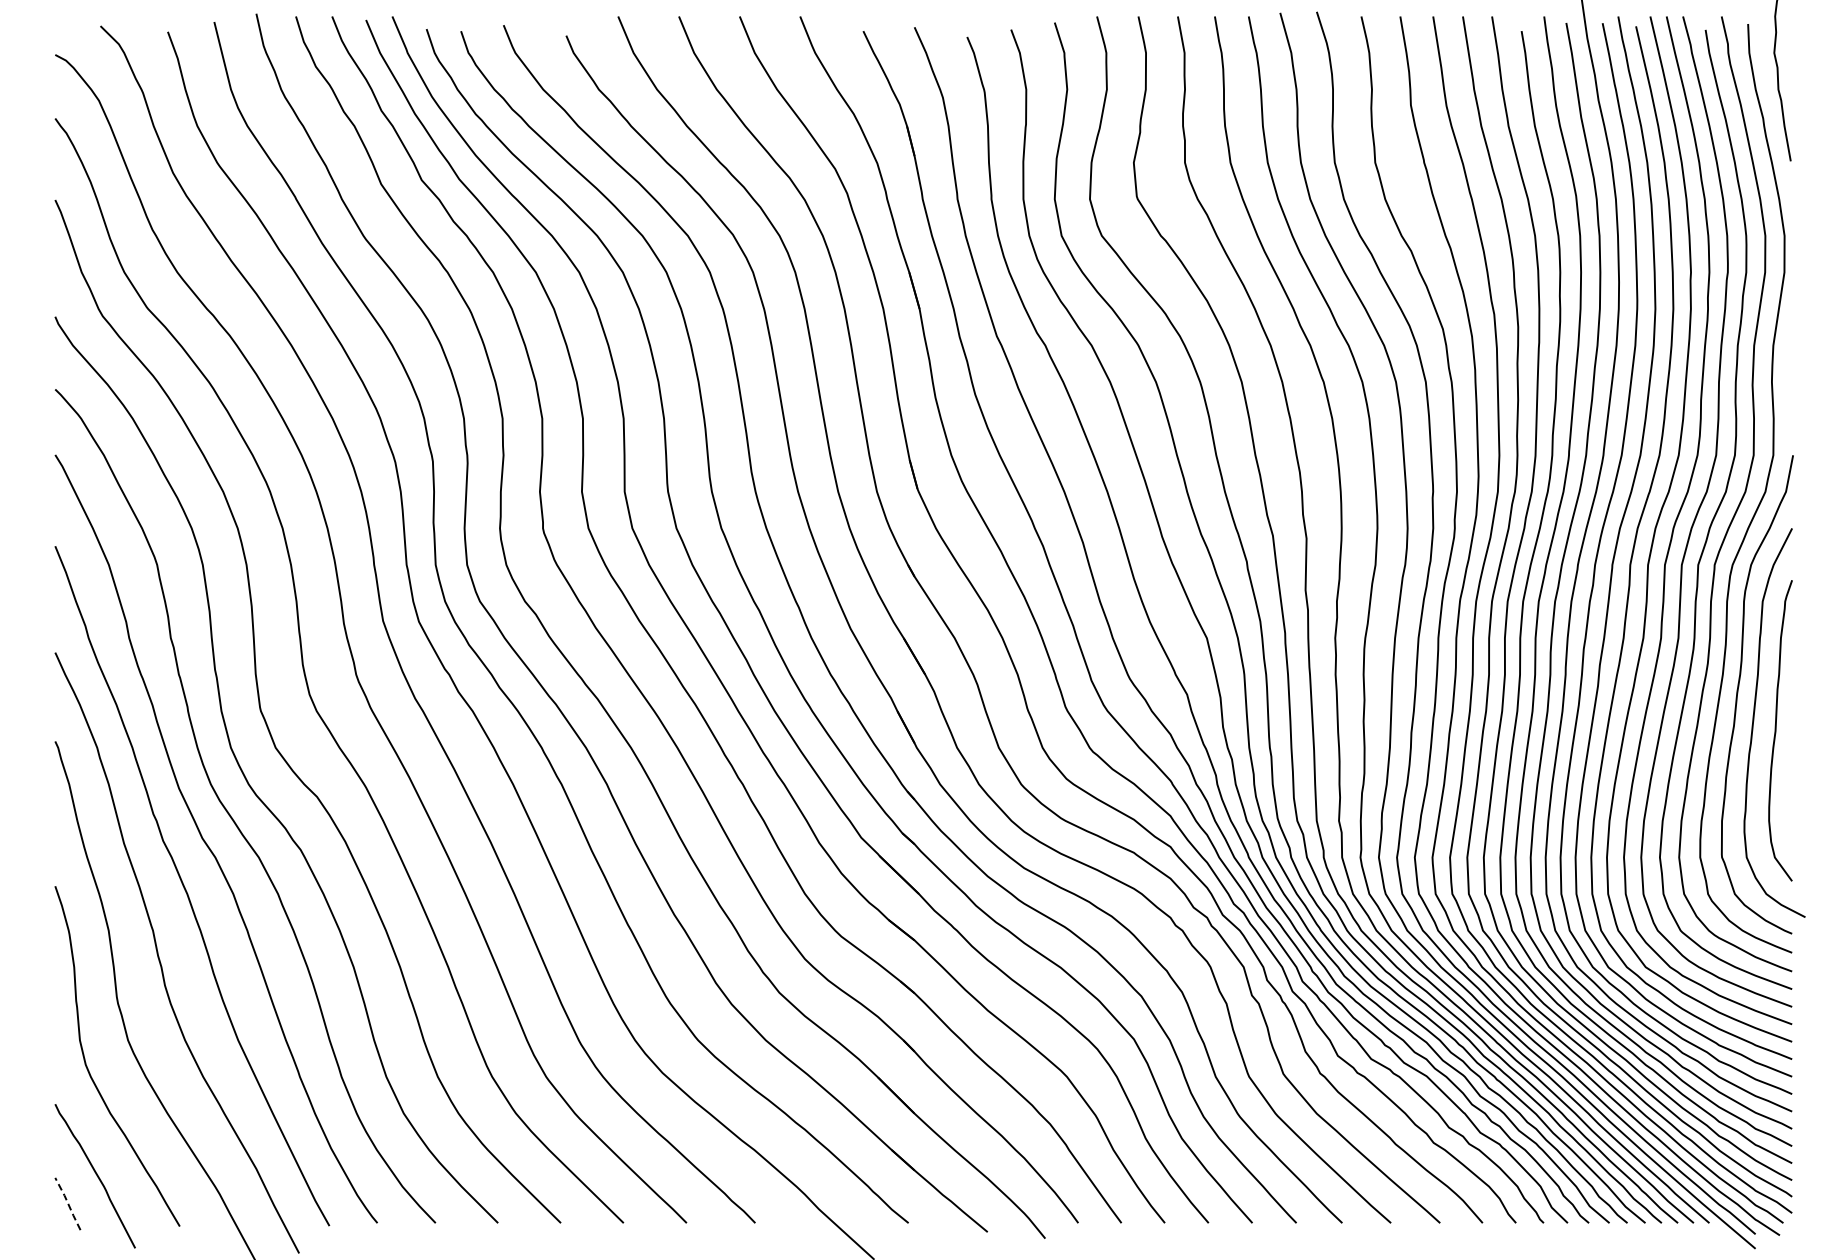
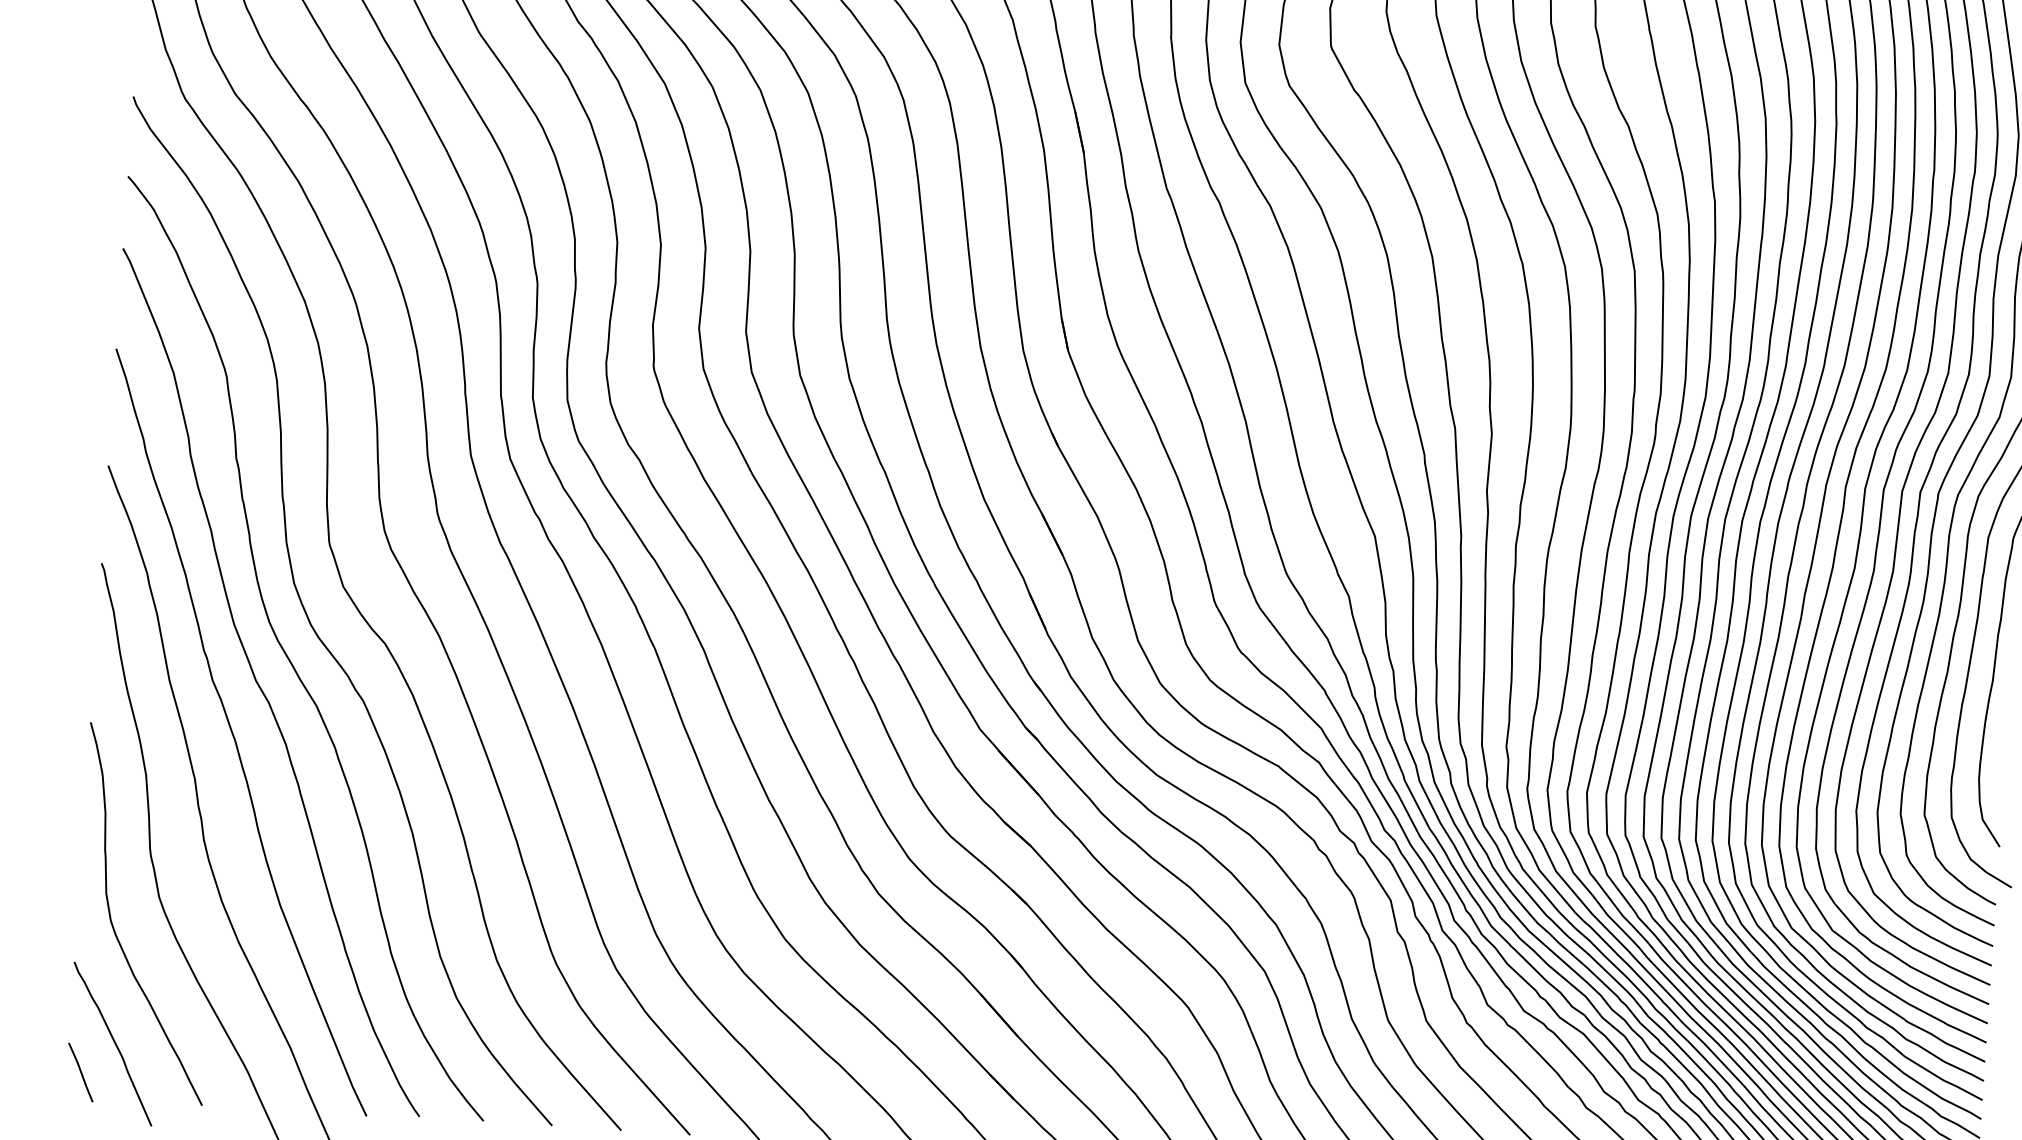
line: (68, 1203) -> (81, 1072), dashed -> solid

